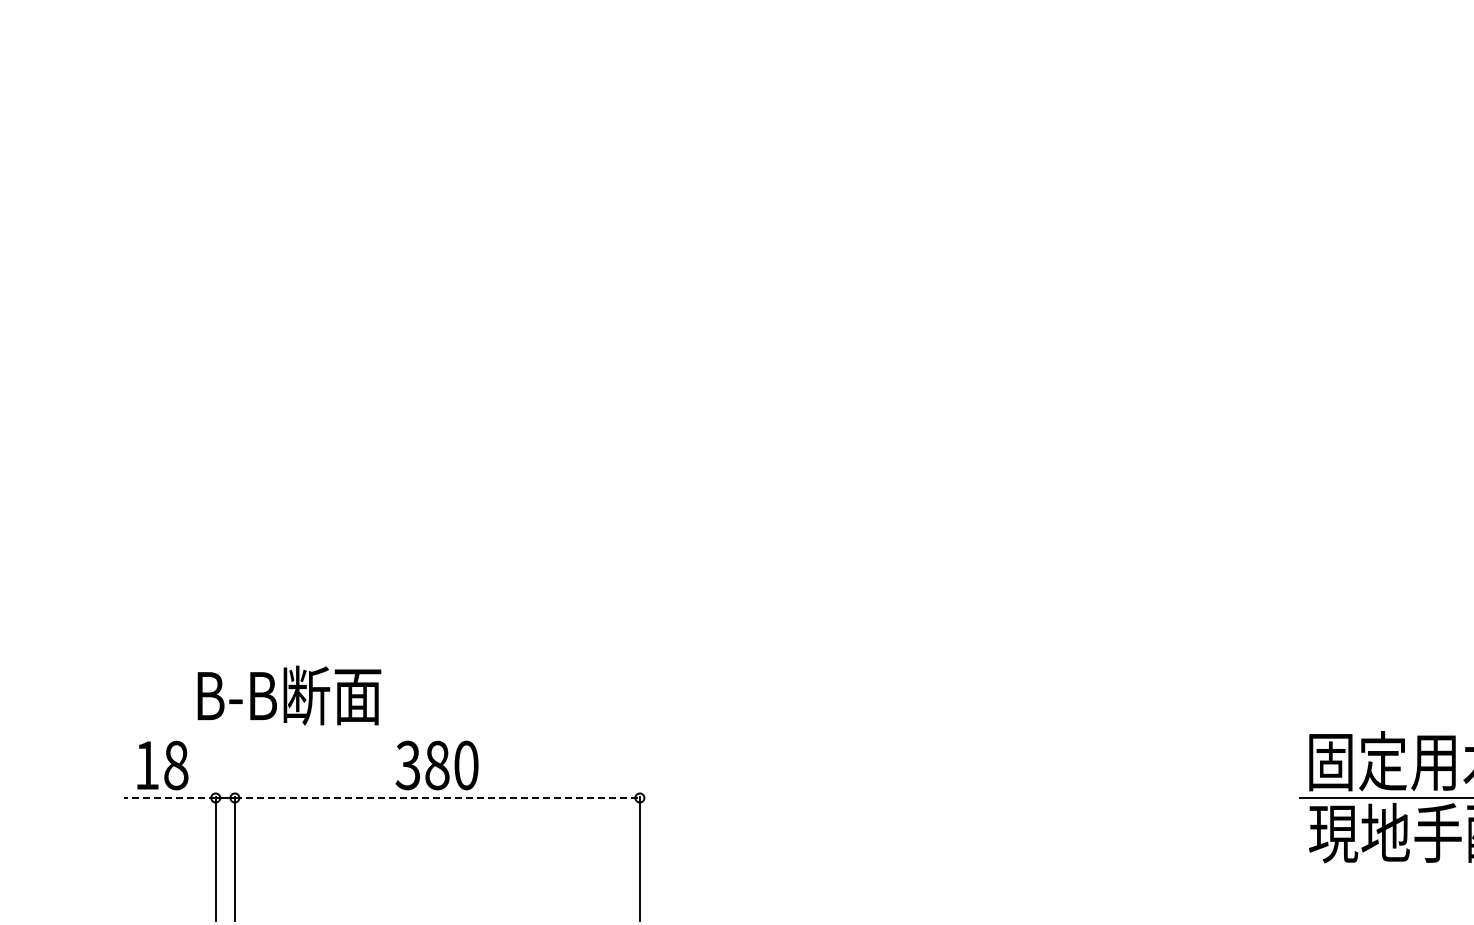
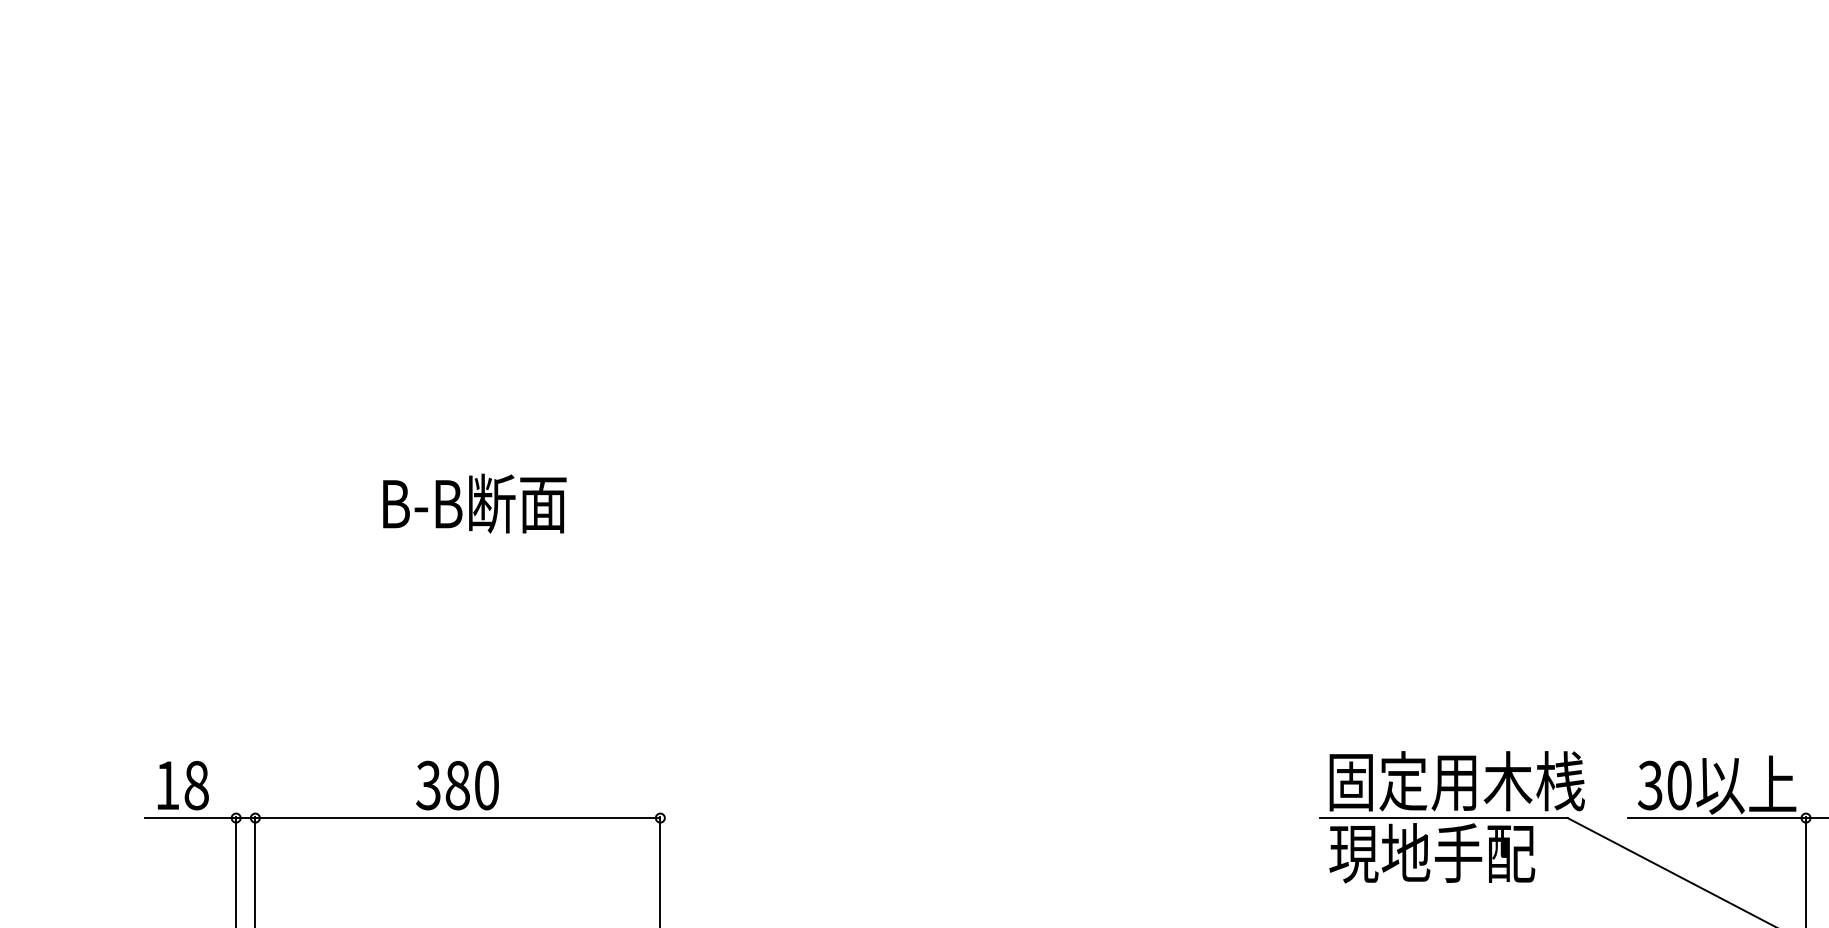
text: (289, 695) -> (474, 503), moved
line: (170, 798) -> (190, 818), dashed -> solid
line: (438, 798) -> (458, 818), dashed -> solid

